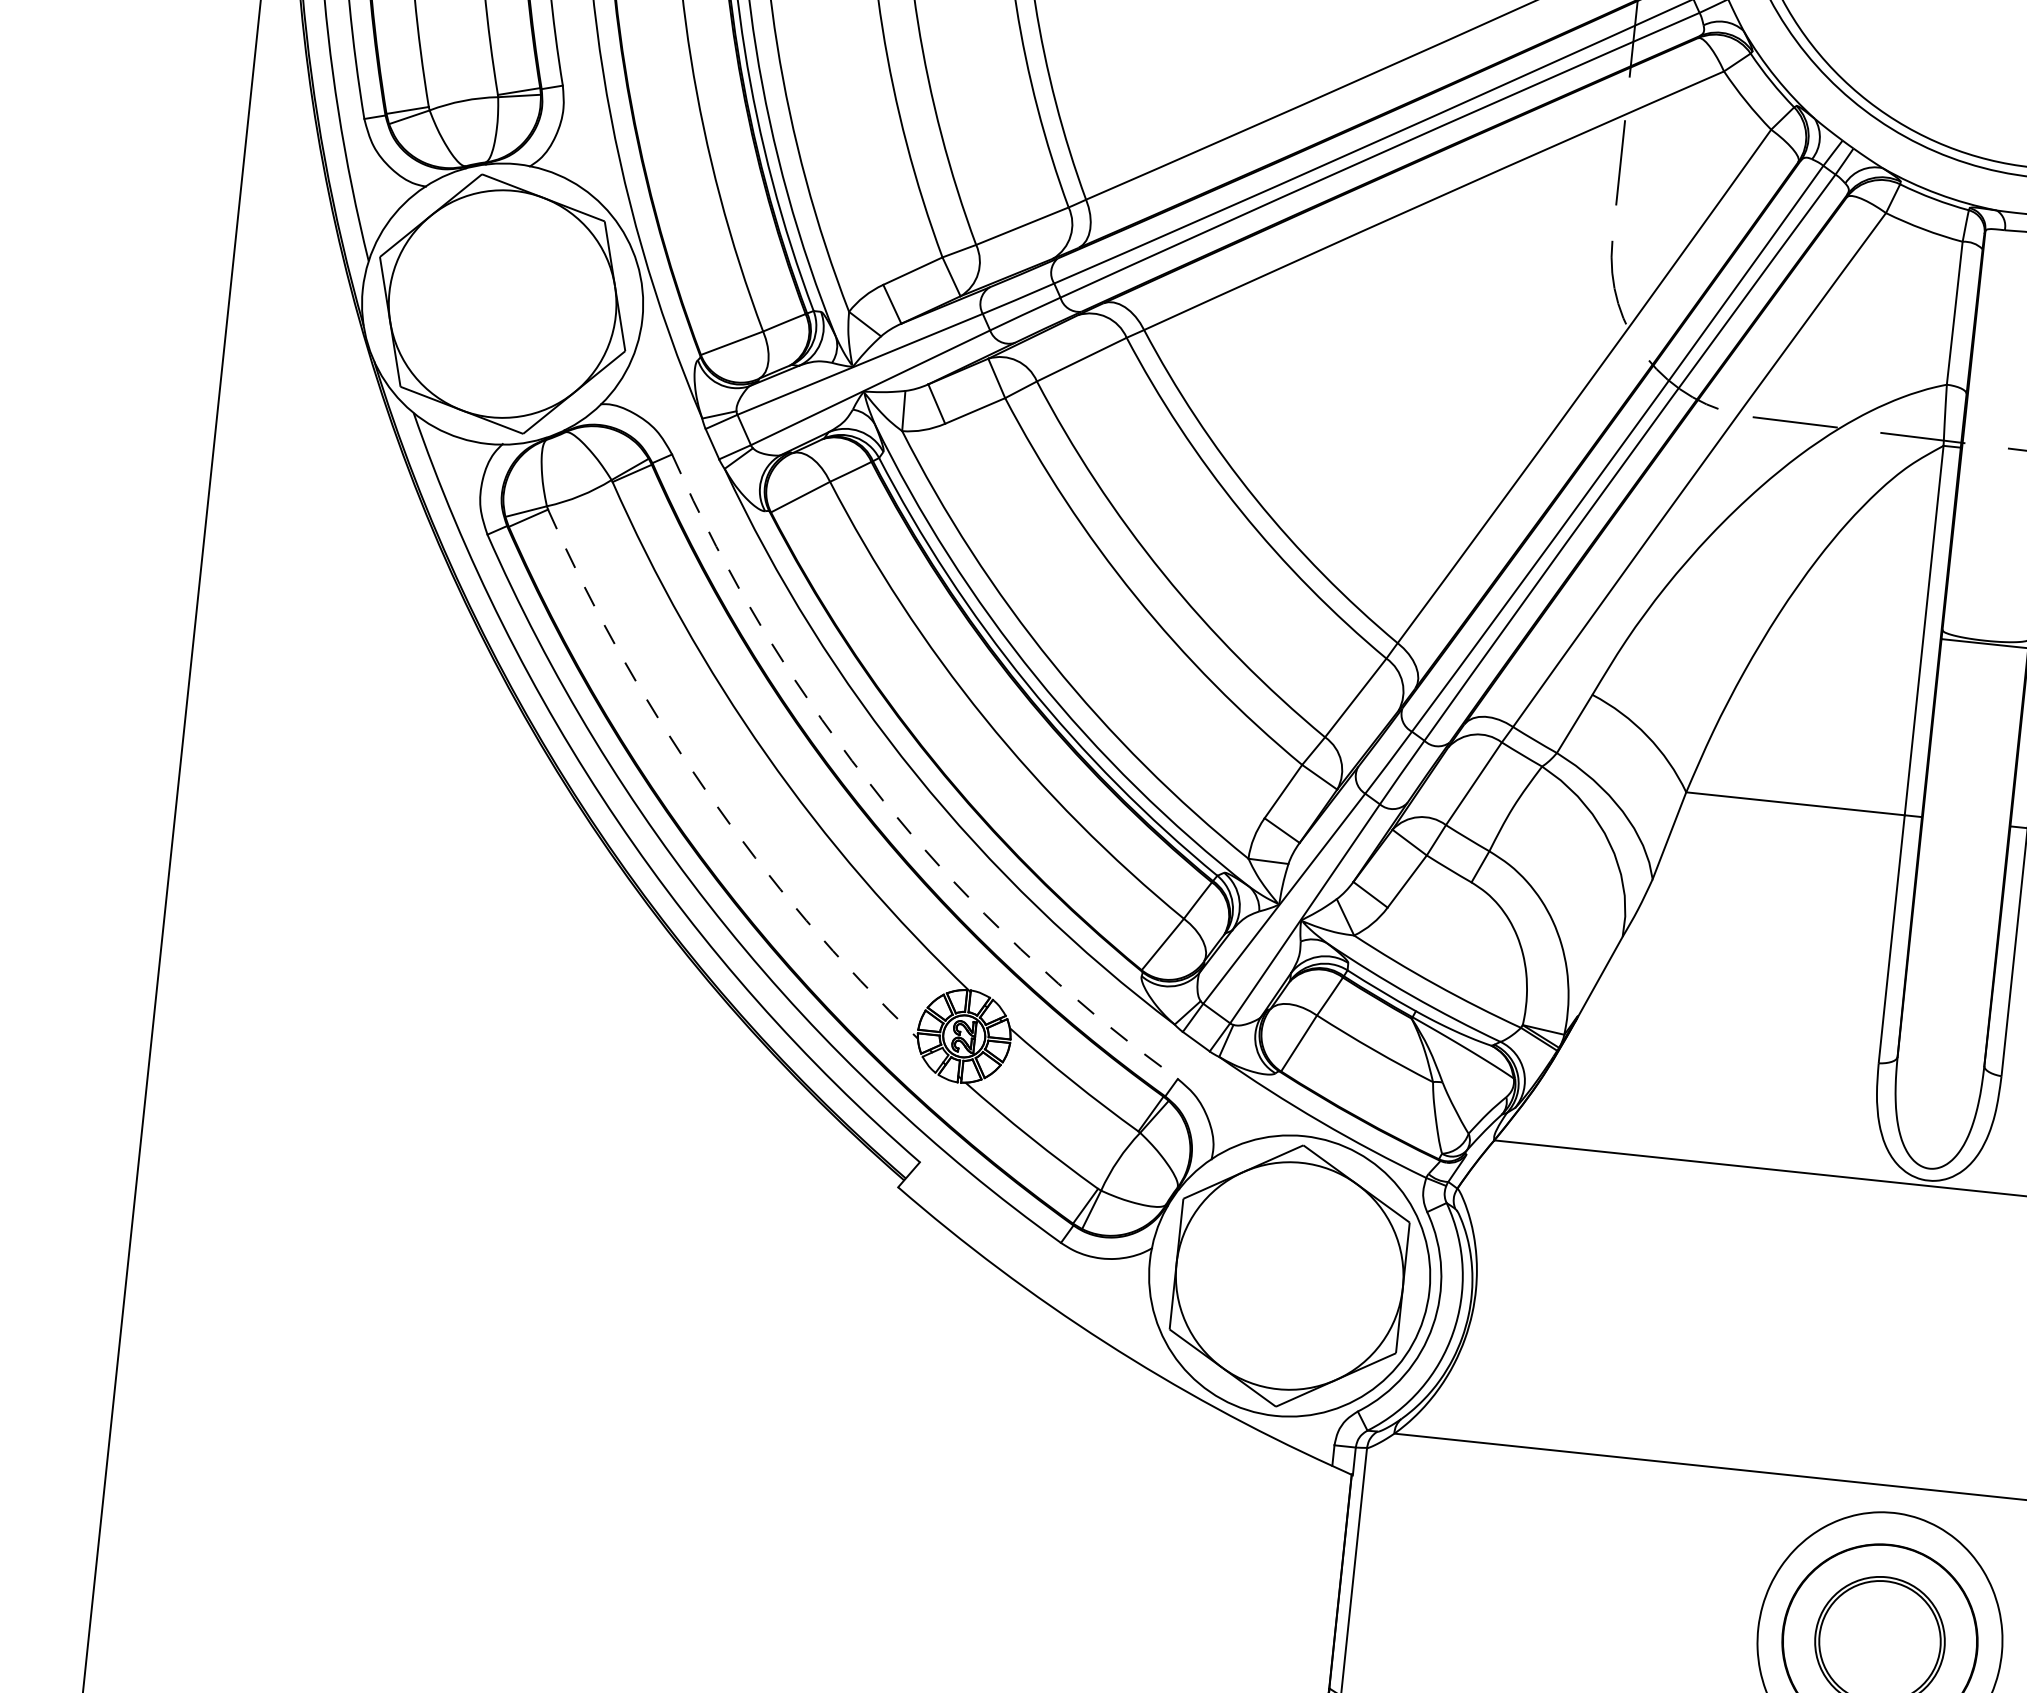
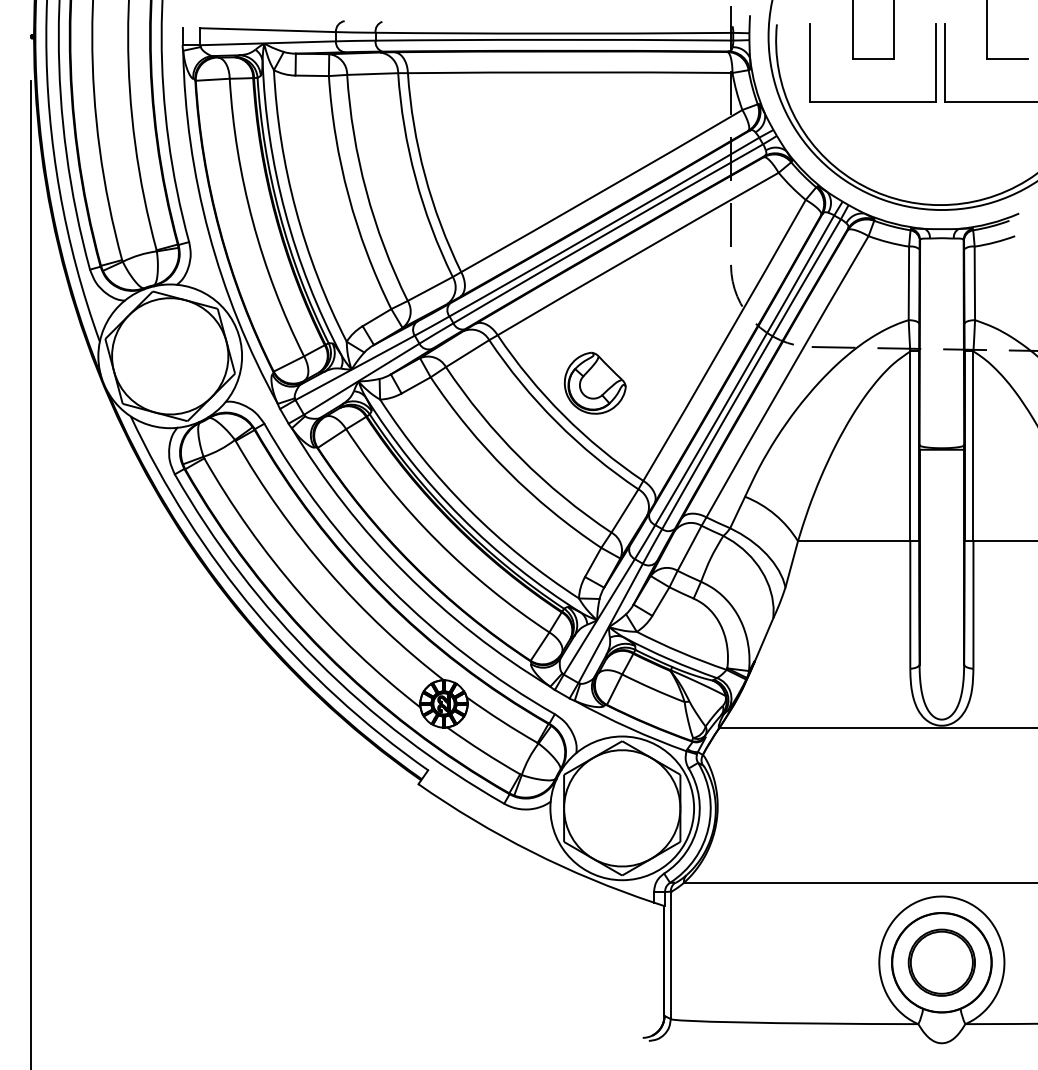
part: (1322, 441) -> (594, 382), added
arc: (707, 792) -> (300, 593), dashed -> solid
arc: (883, 800) -> (390, 588), dashed -> solid

